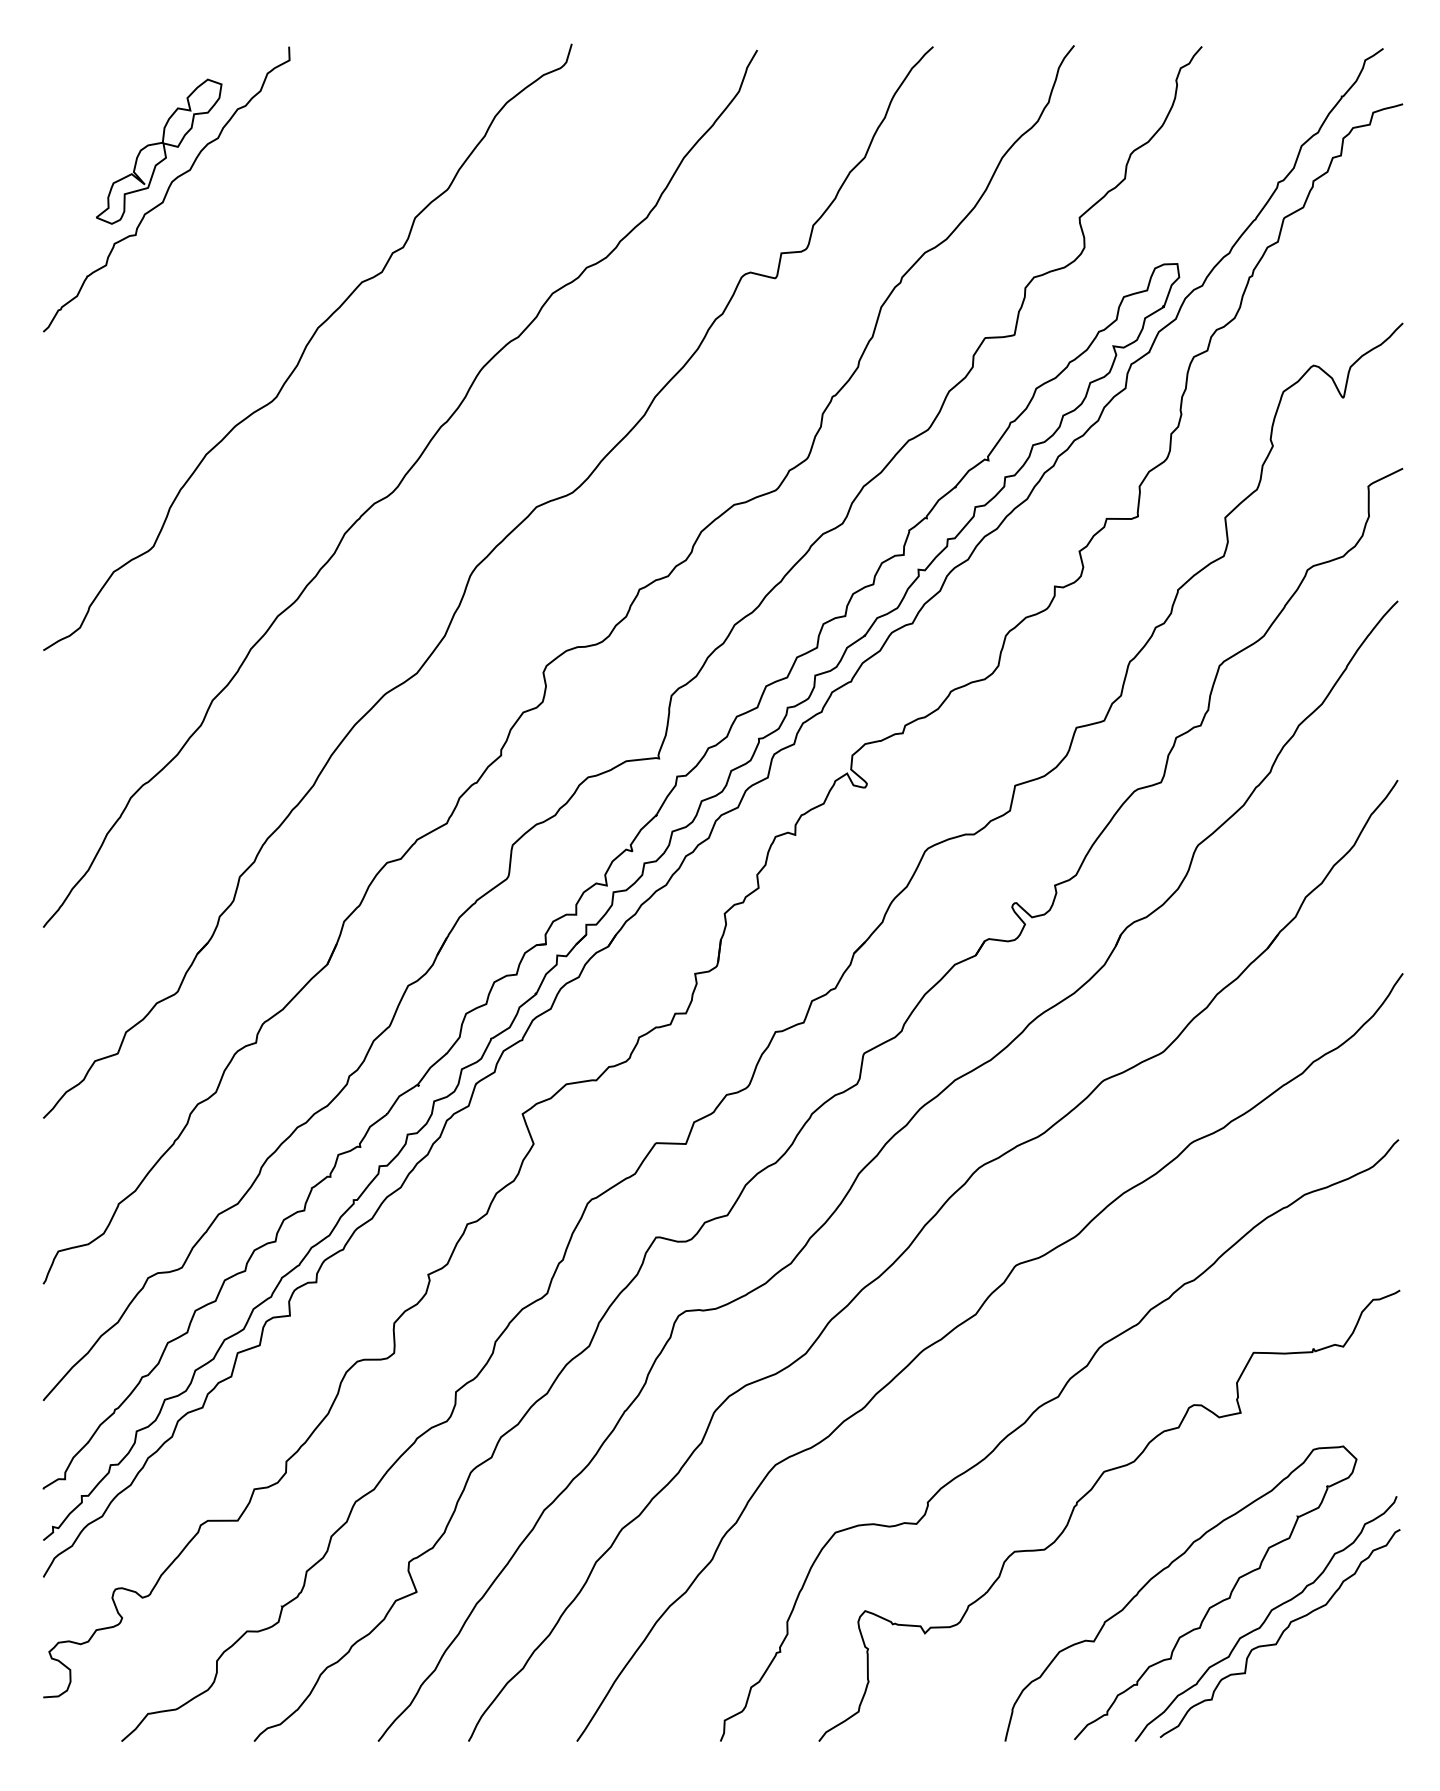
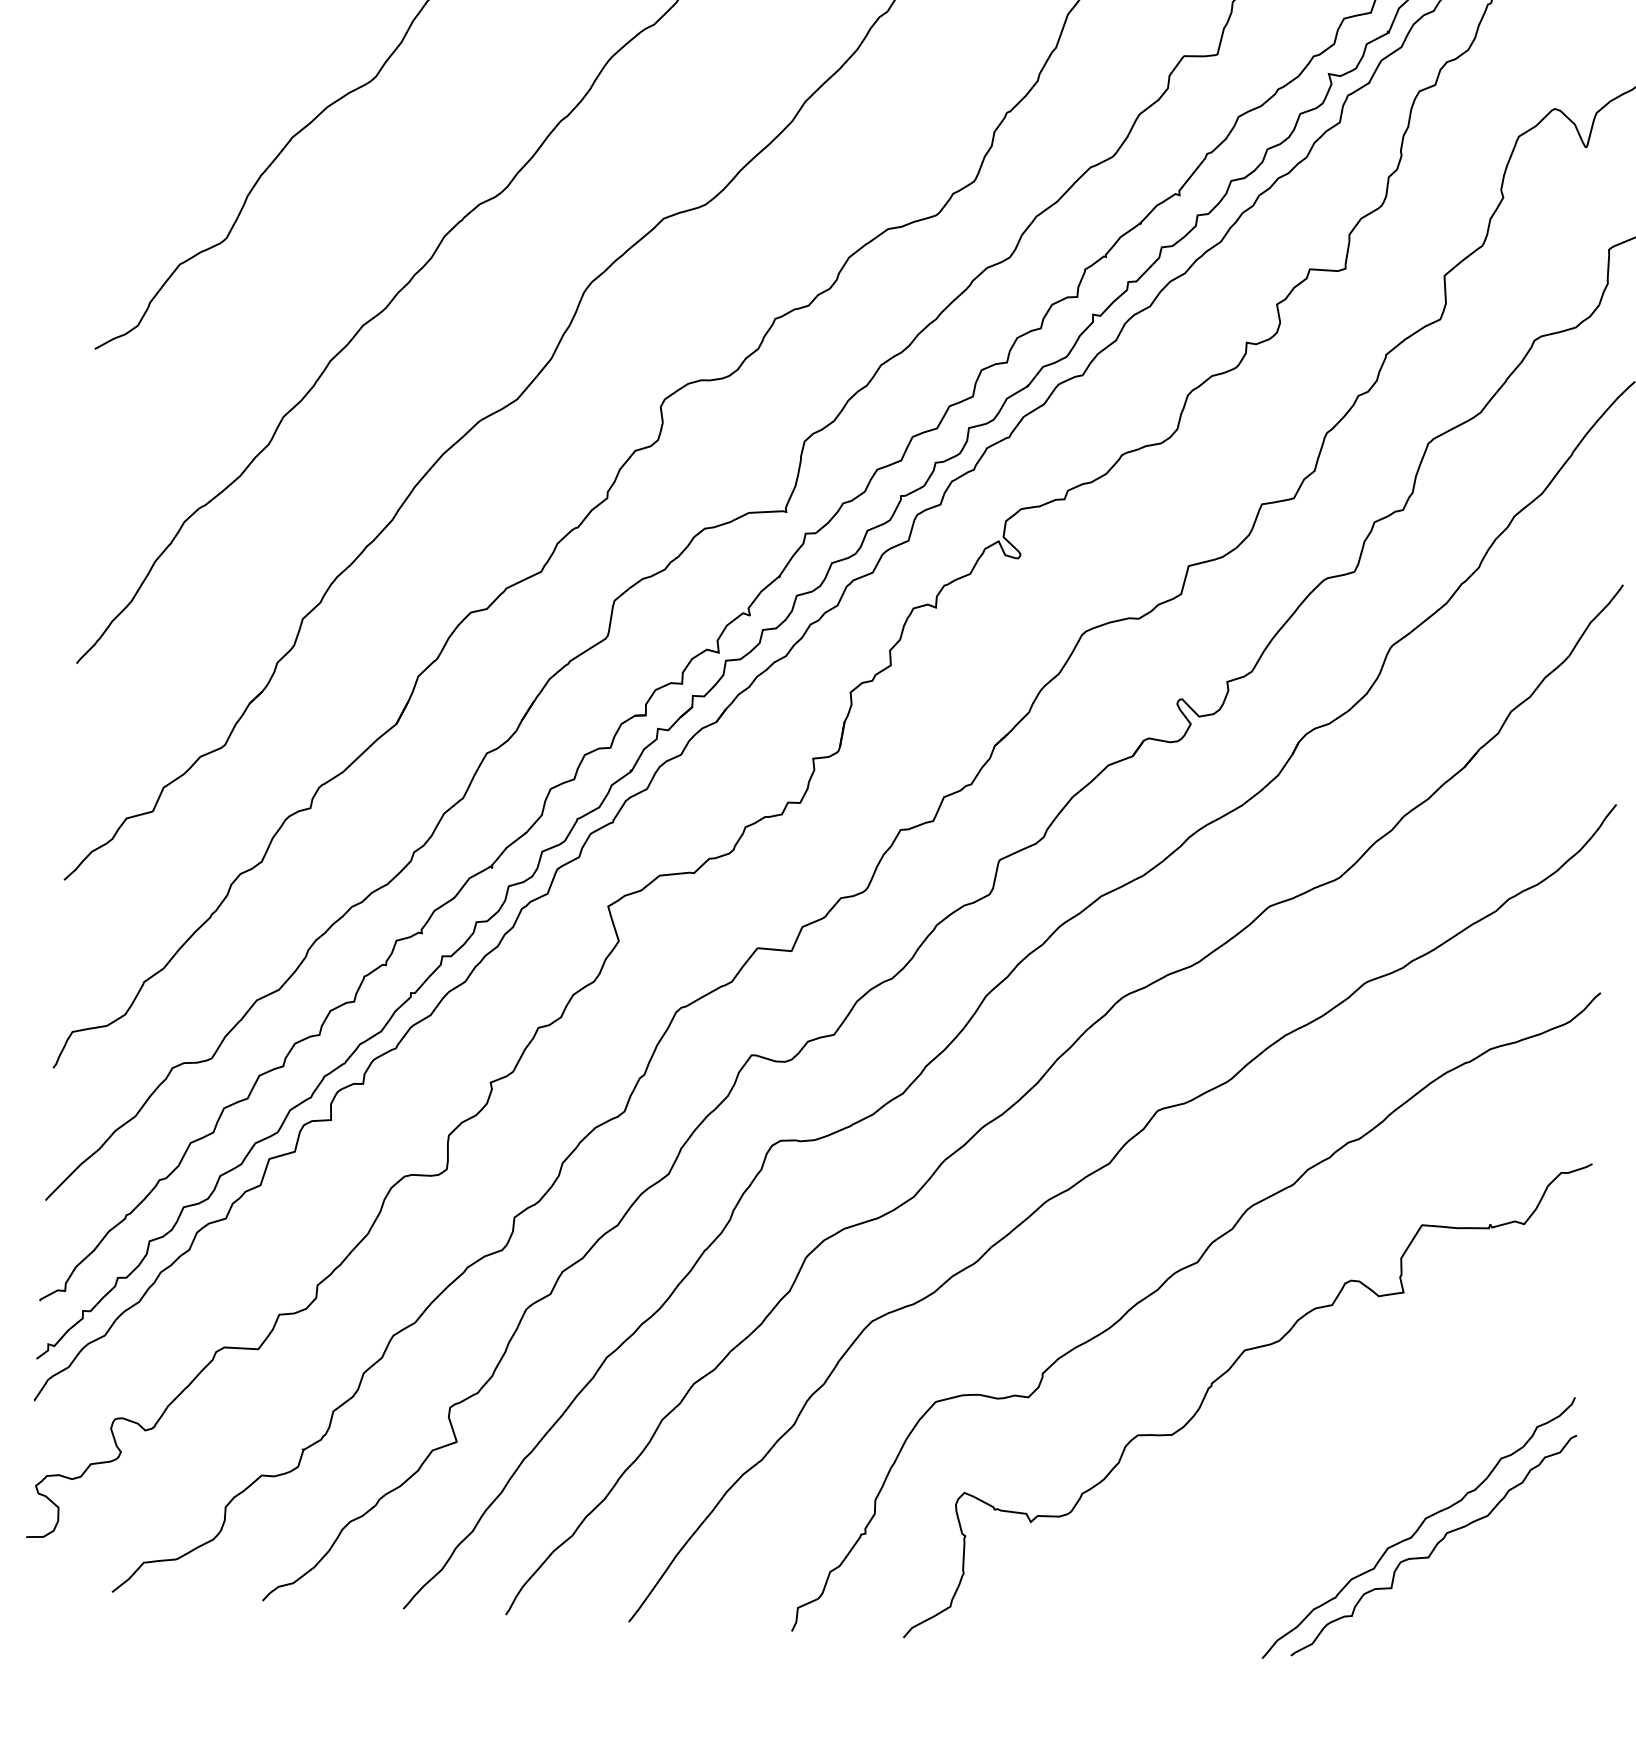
curve: (1167, 1568) -> (1310, 1464), removed

